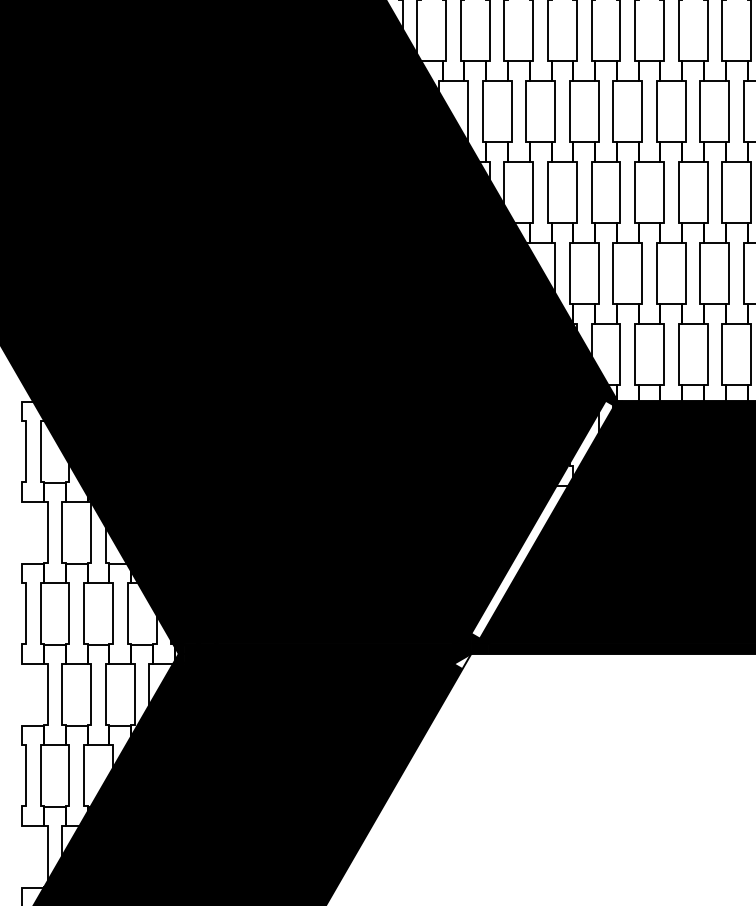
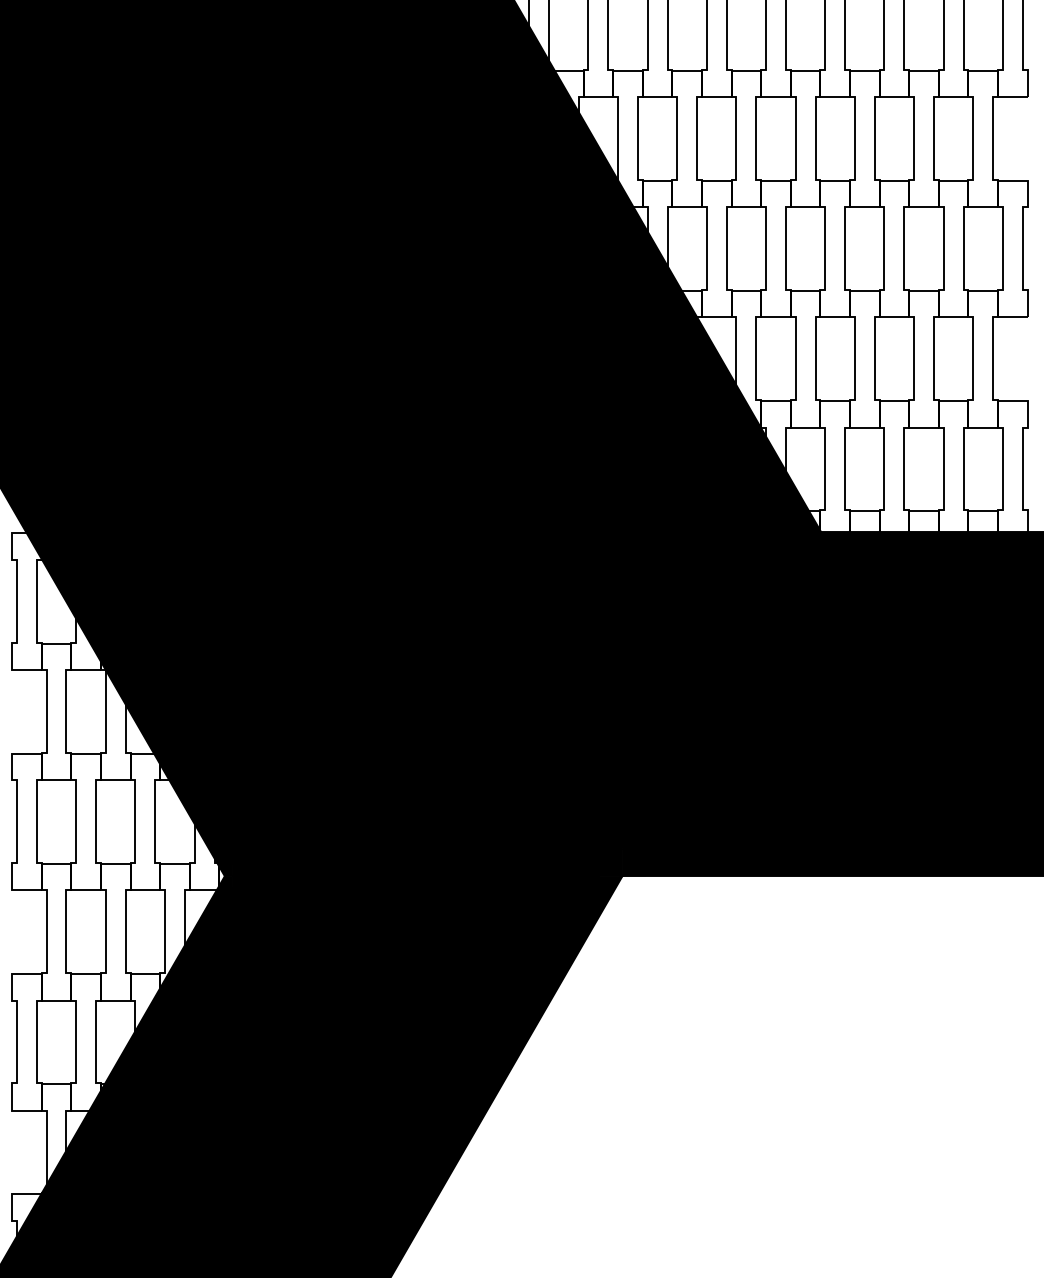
fill: (542, 519) -> (719, 693), added
fill: (462, 661) -> (610, 886), added

